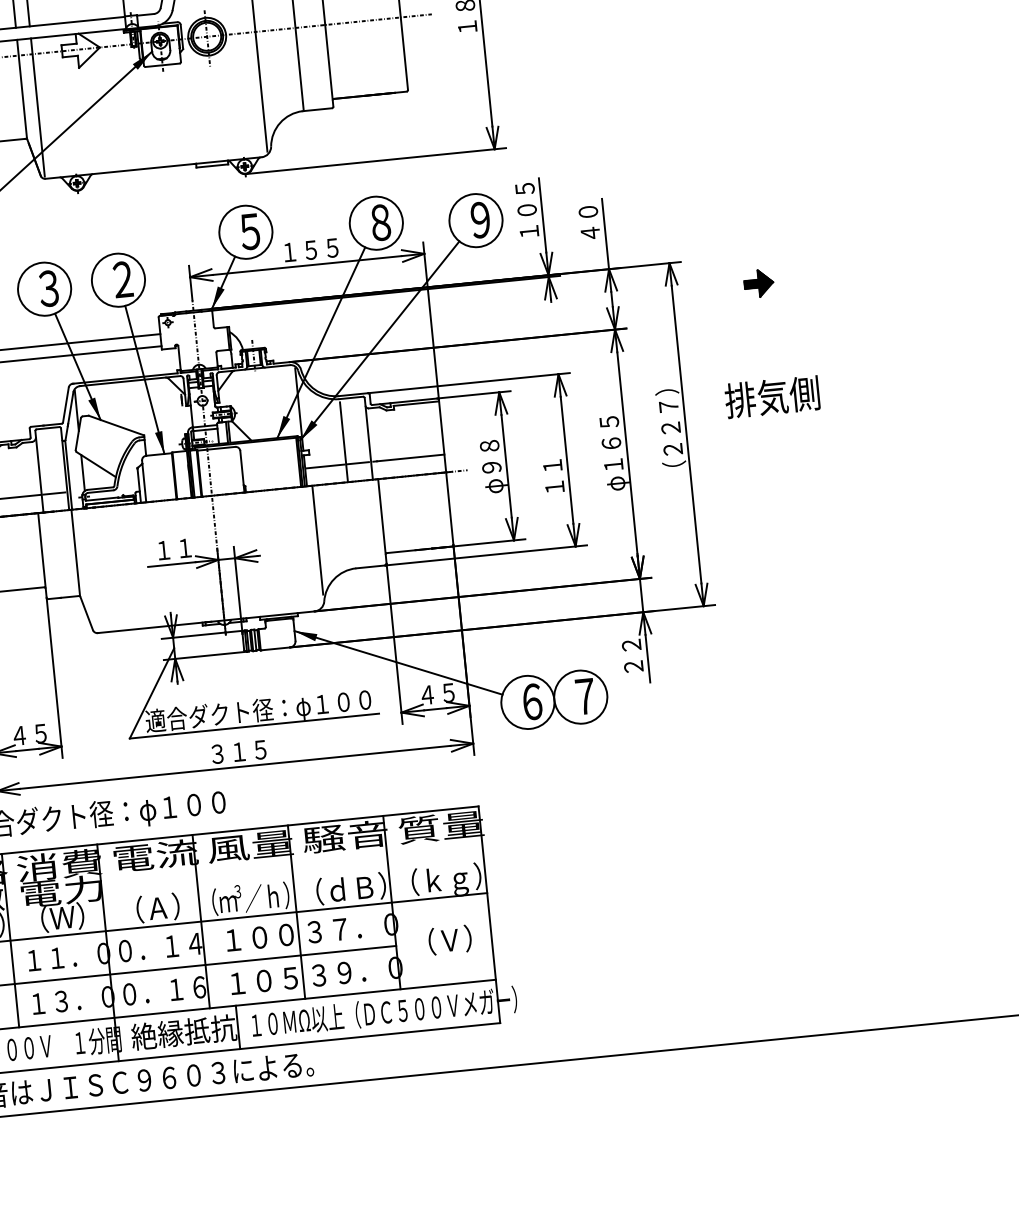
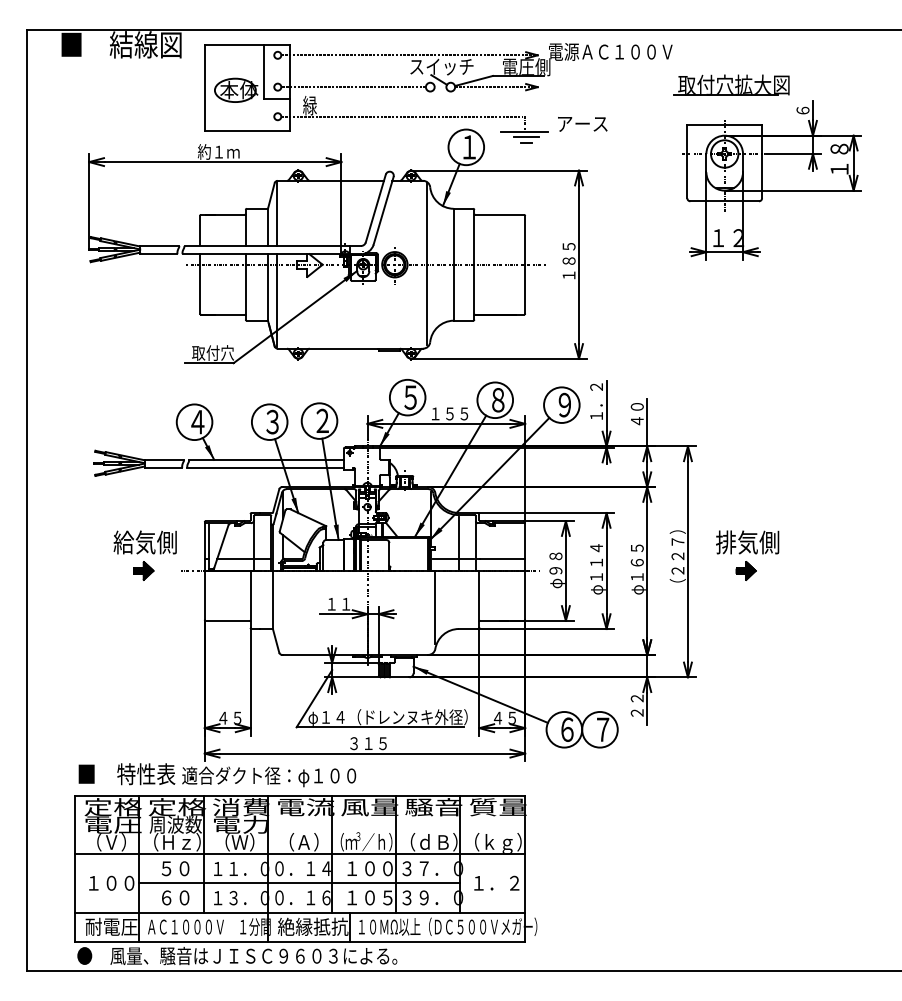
text: (525, 199) -> (596, 394), １０５ -> １．２
part: (757, 283) -> (745, 570), moved
text: (553, 459) -> (597, 569), １１ -> φ１１４
text: (263, 710) -> (387, 717), 適合ダクト径：φ１００ -> φ１４（ドレンヌキ外径）
text: (449, 939) -> (496, 882), （Ｖ） -> １．２

